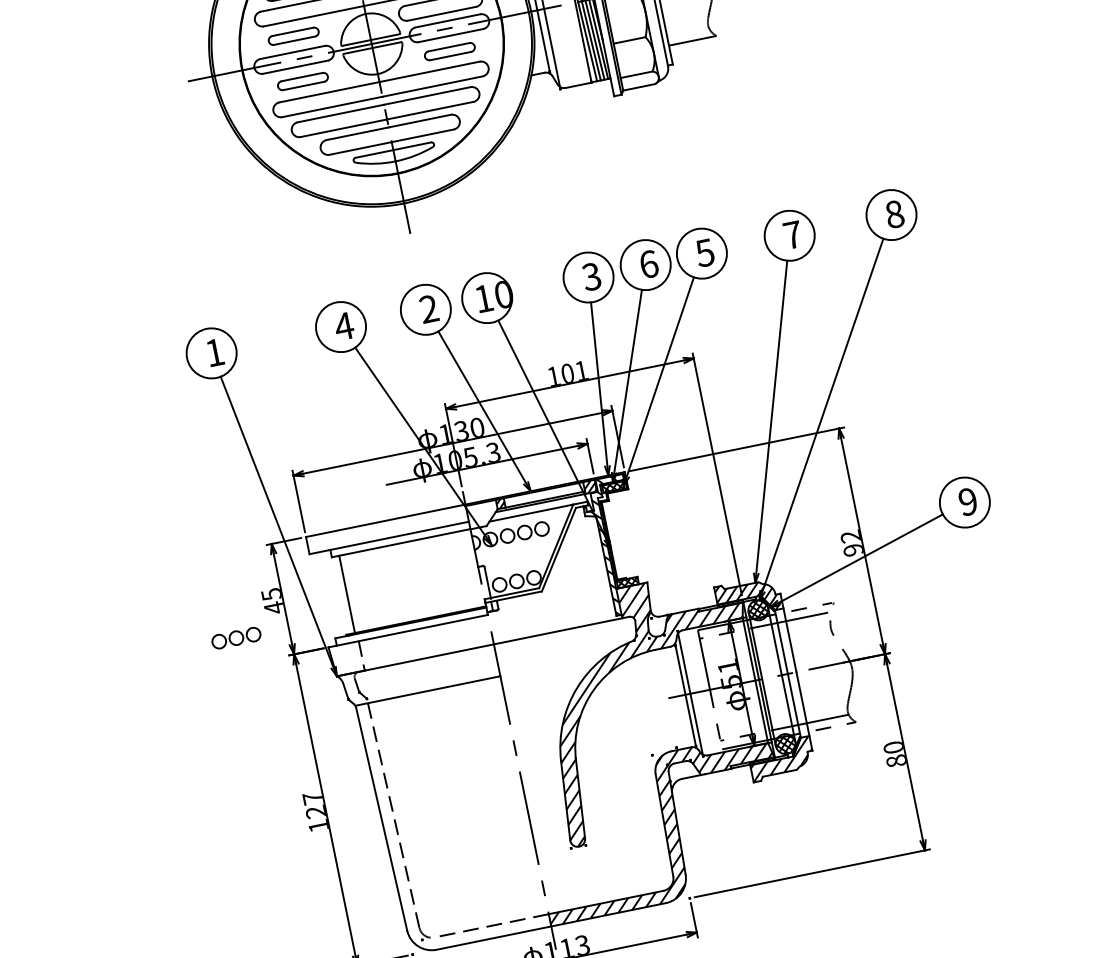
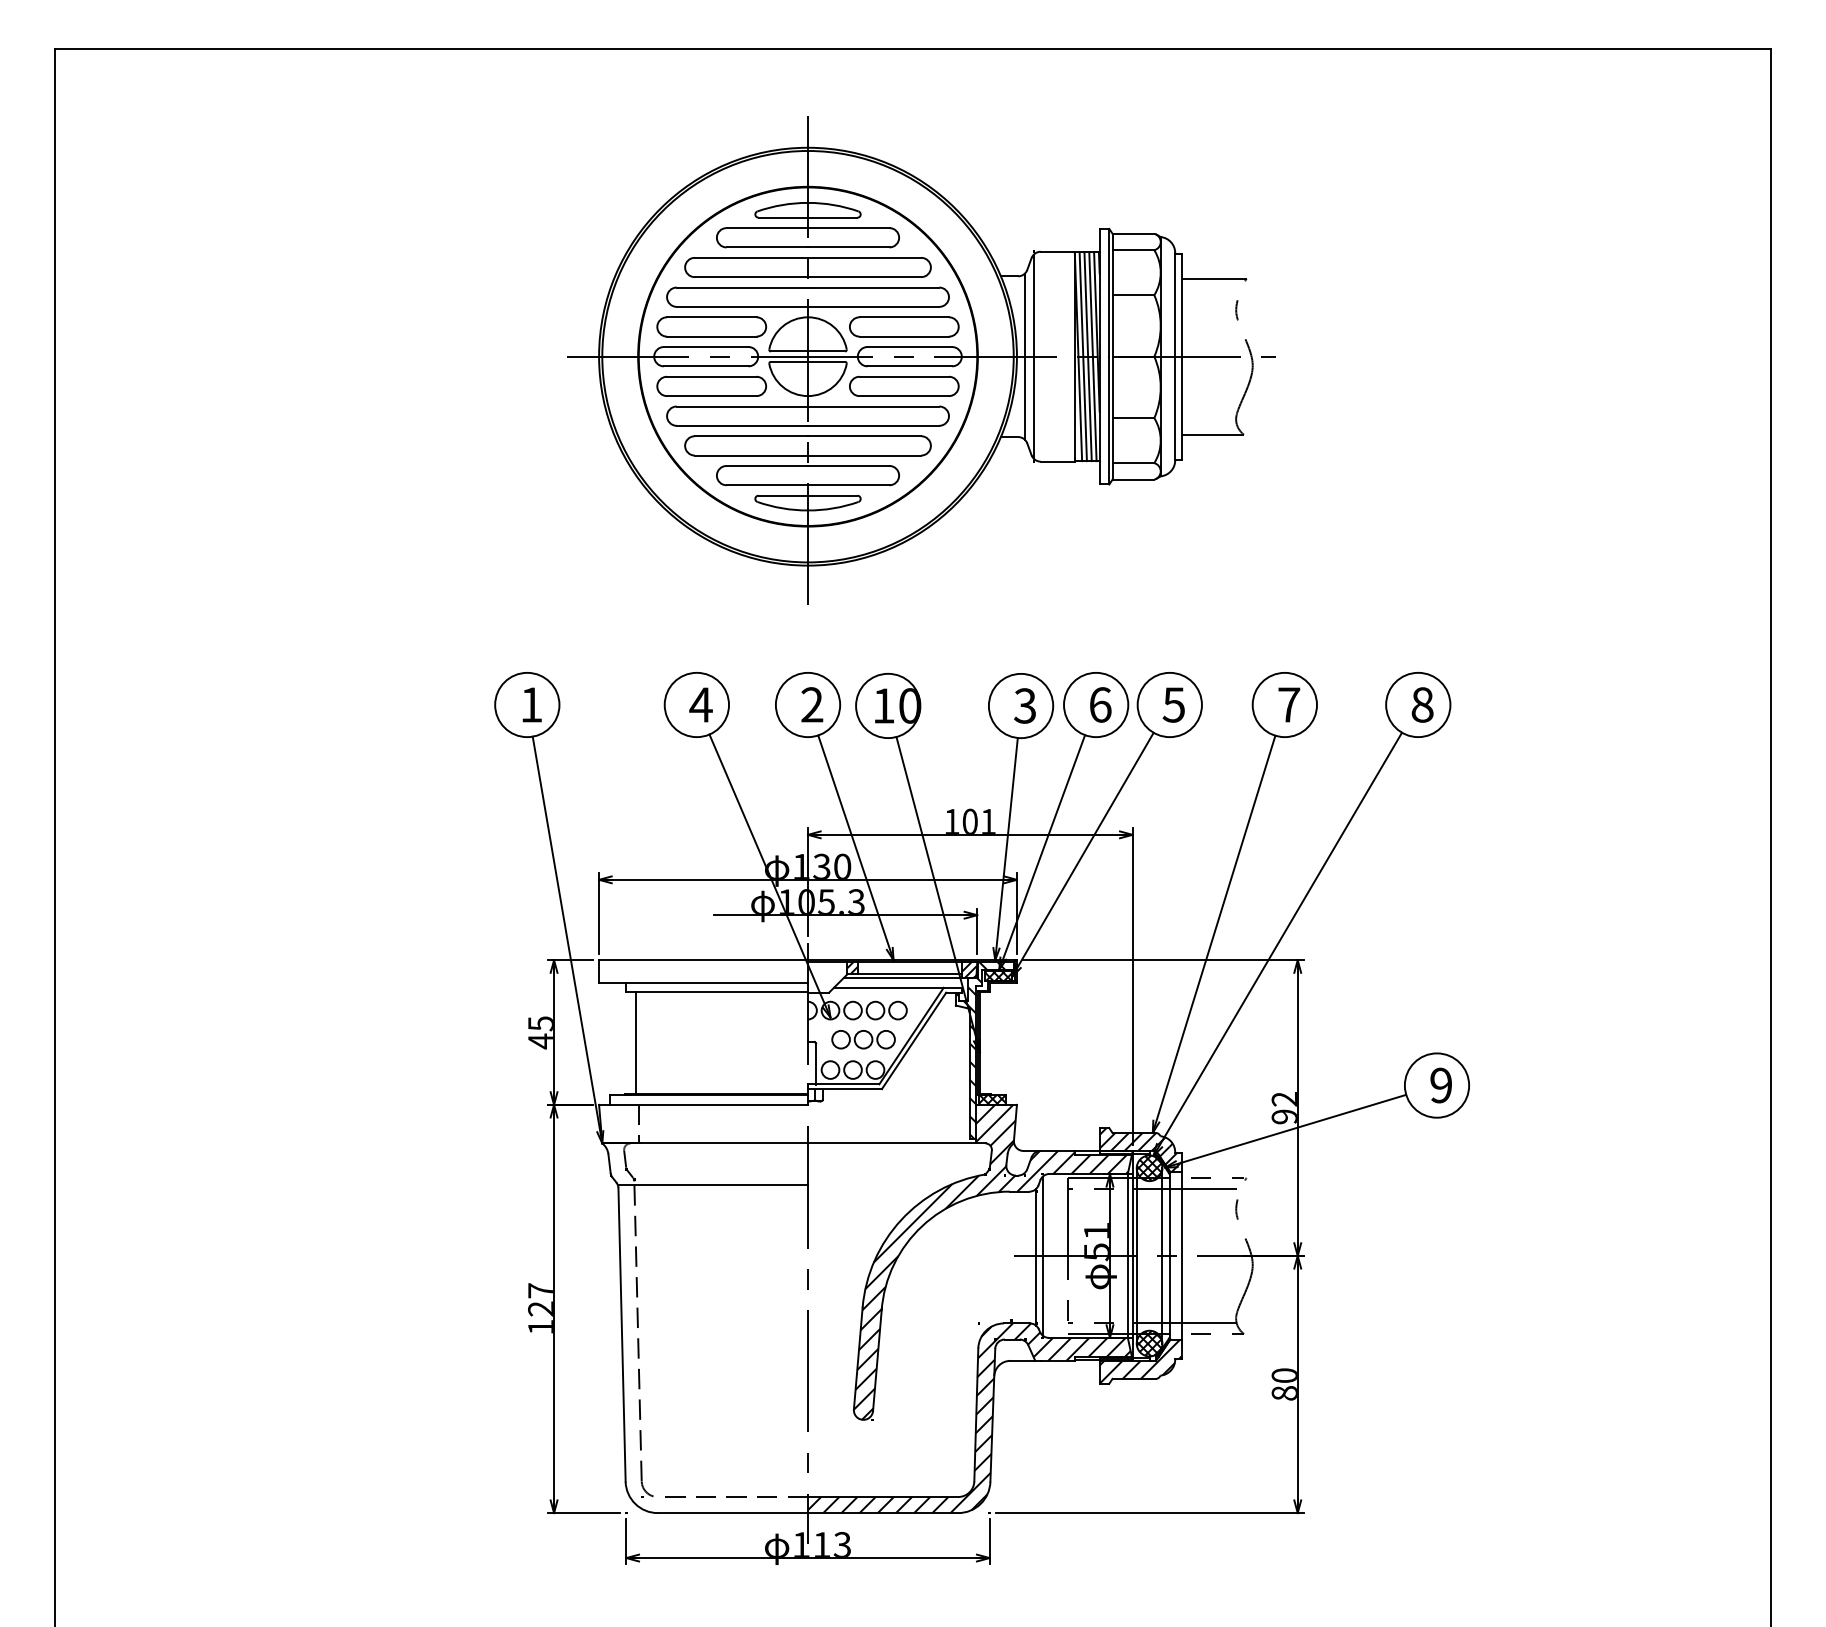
part: (293, 35) -> (711, 326), size x1.67
part: (449, 51) -> (904, 385), size x1.67
part: (302, 81) -> (711, 385), size x1.67
part: (236, 638) -> (863, 1039), moved

